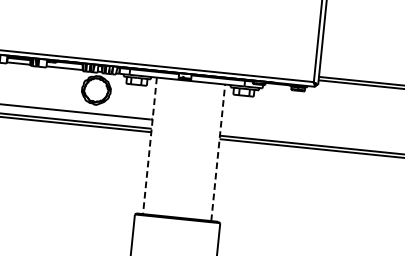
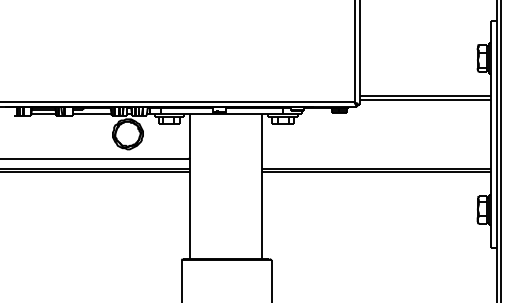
line: (150, 146) -> (190, 187), dashed -> solid
line: (218, 152) -> (262, 186), dashed -> solid

